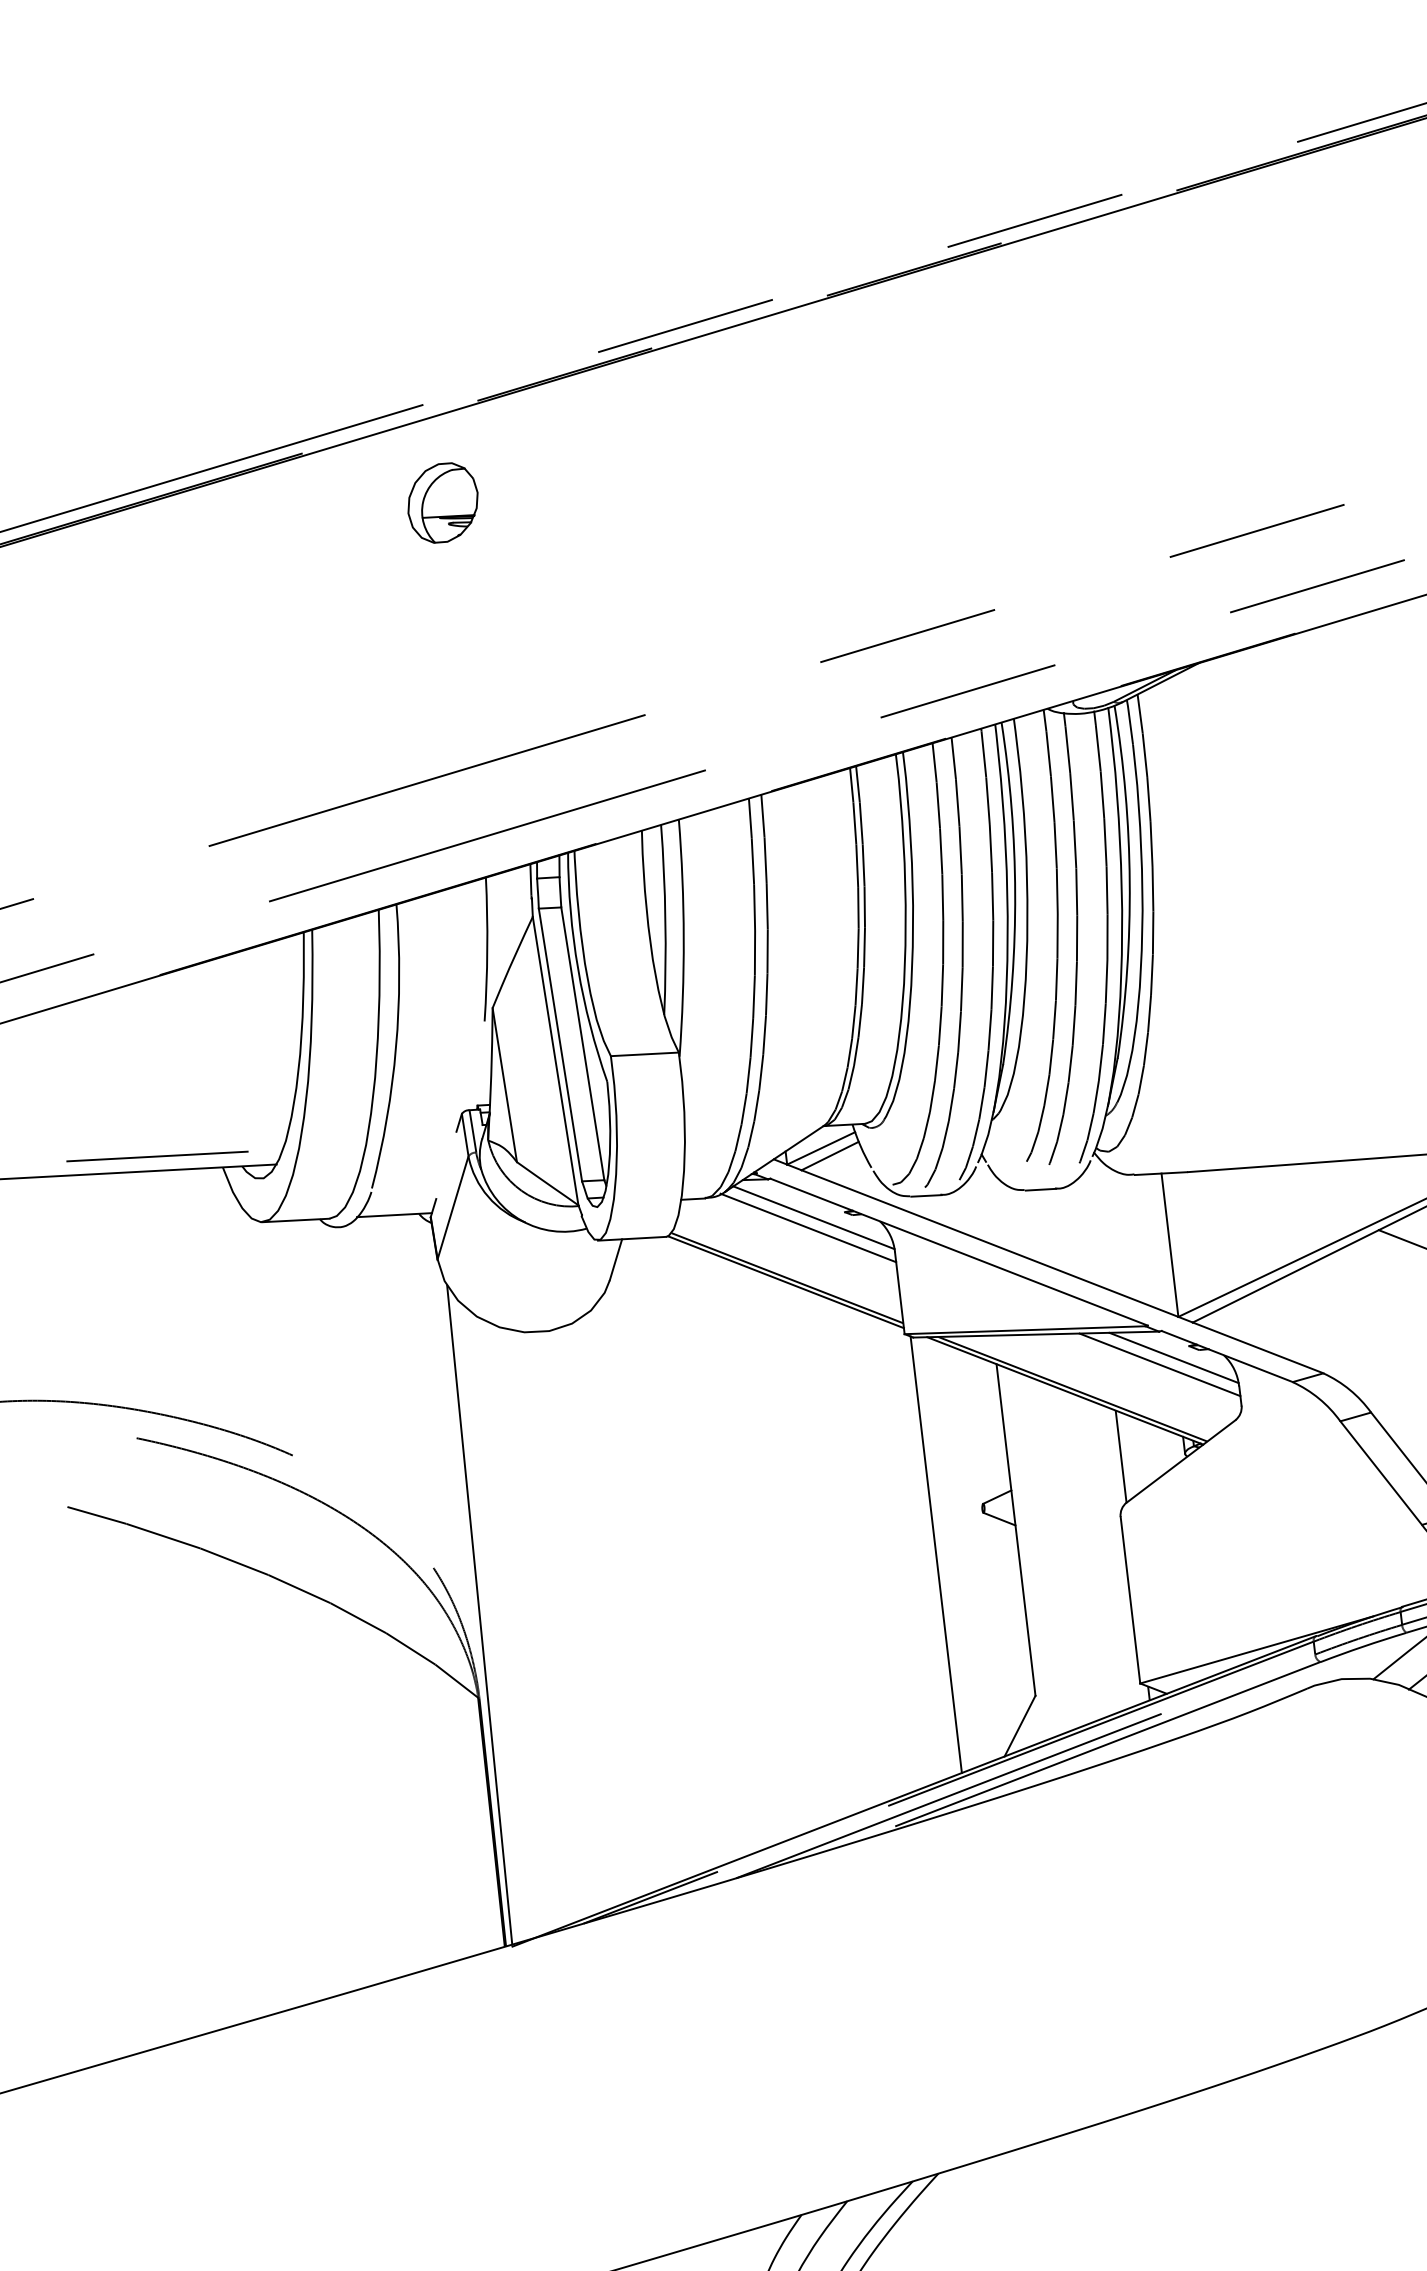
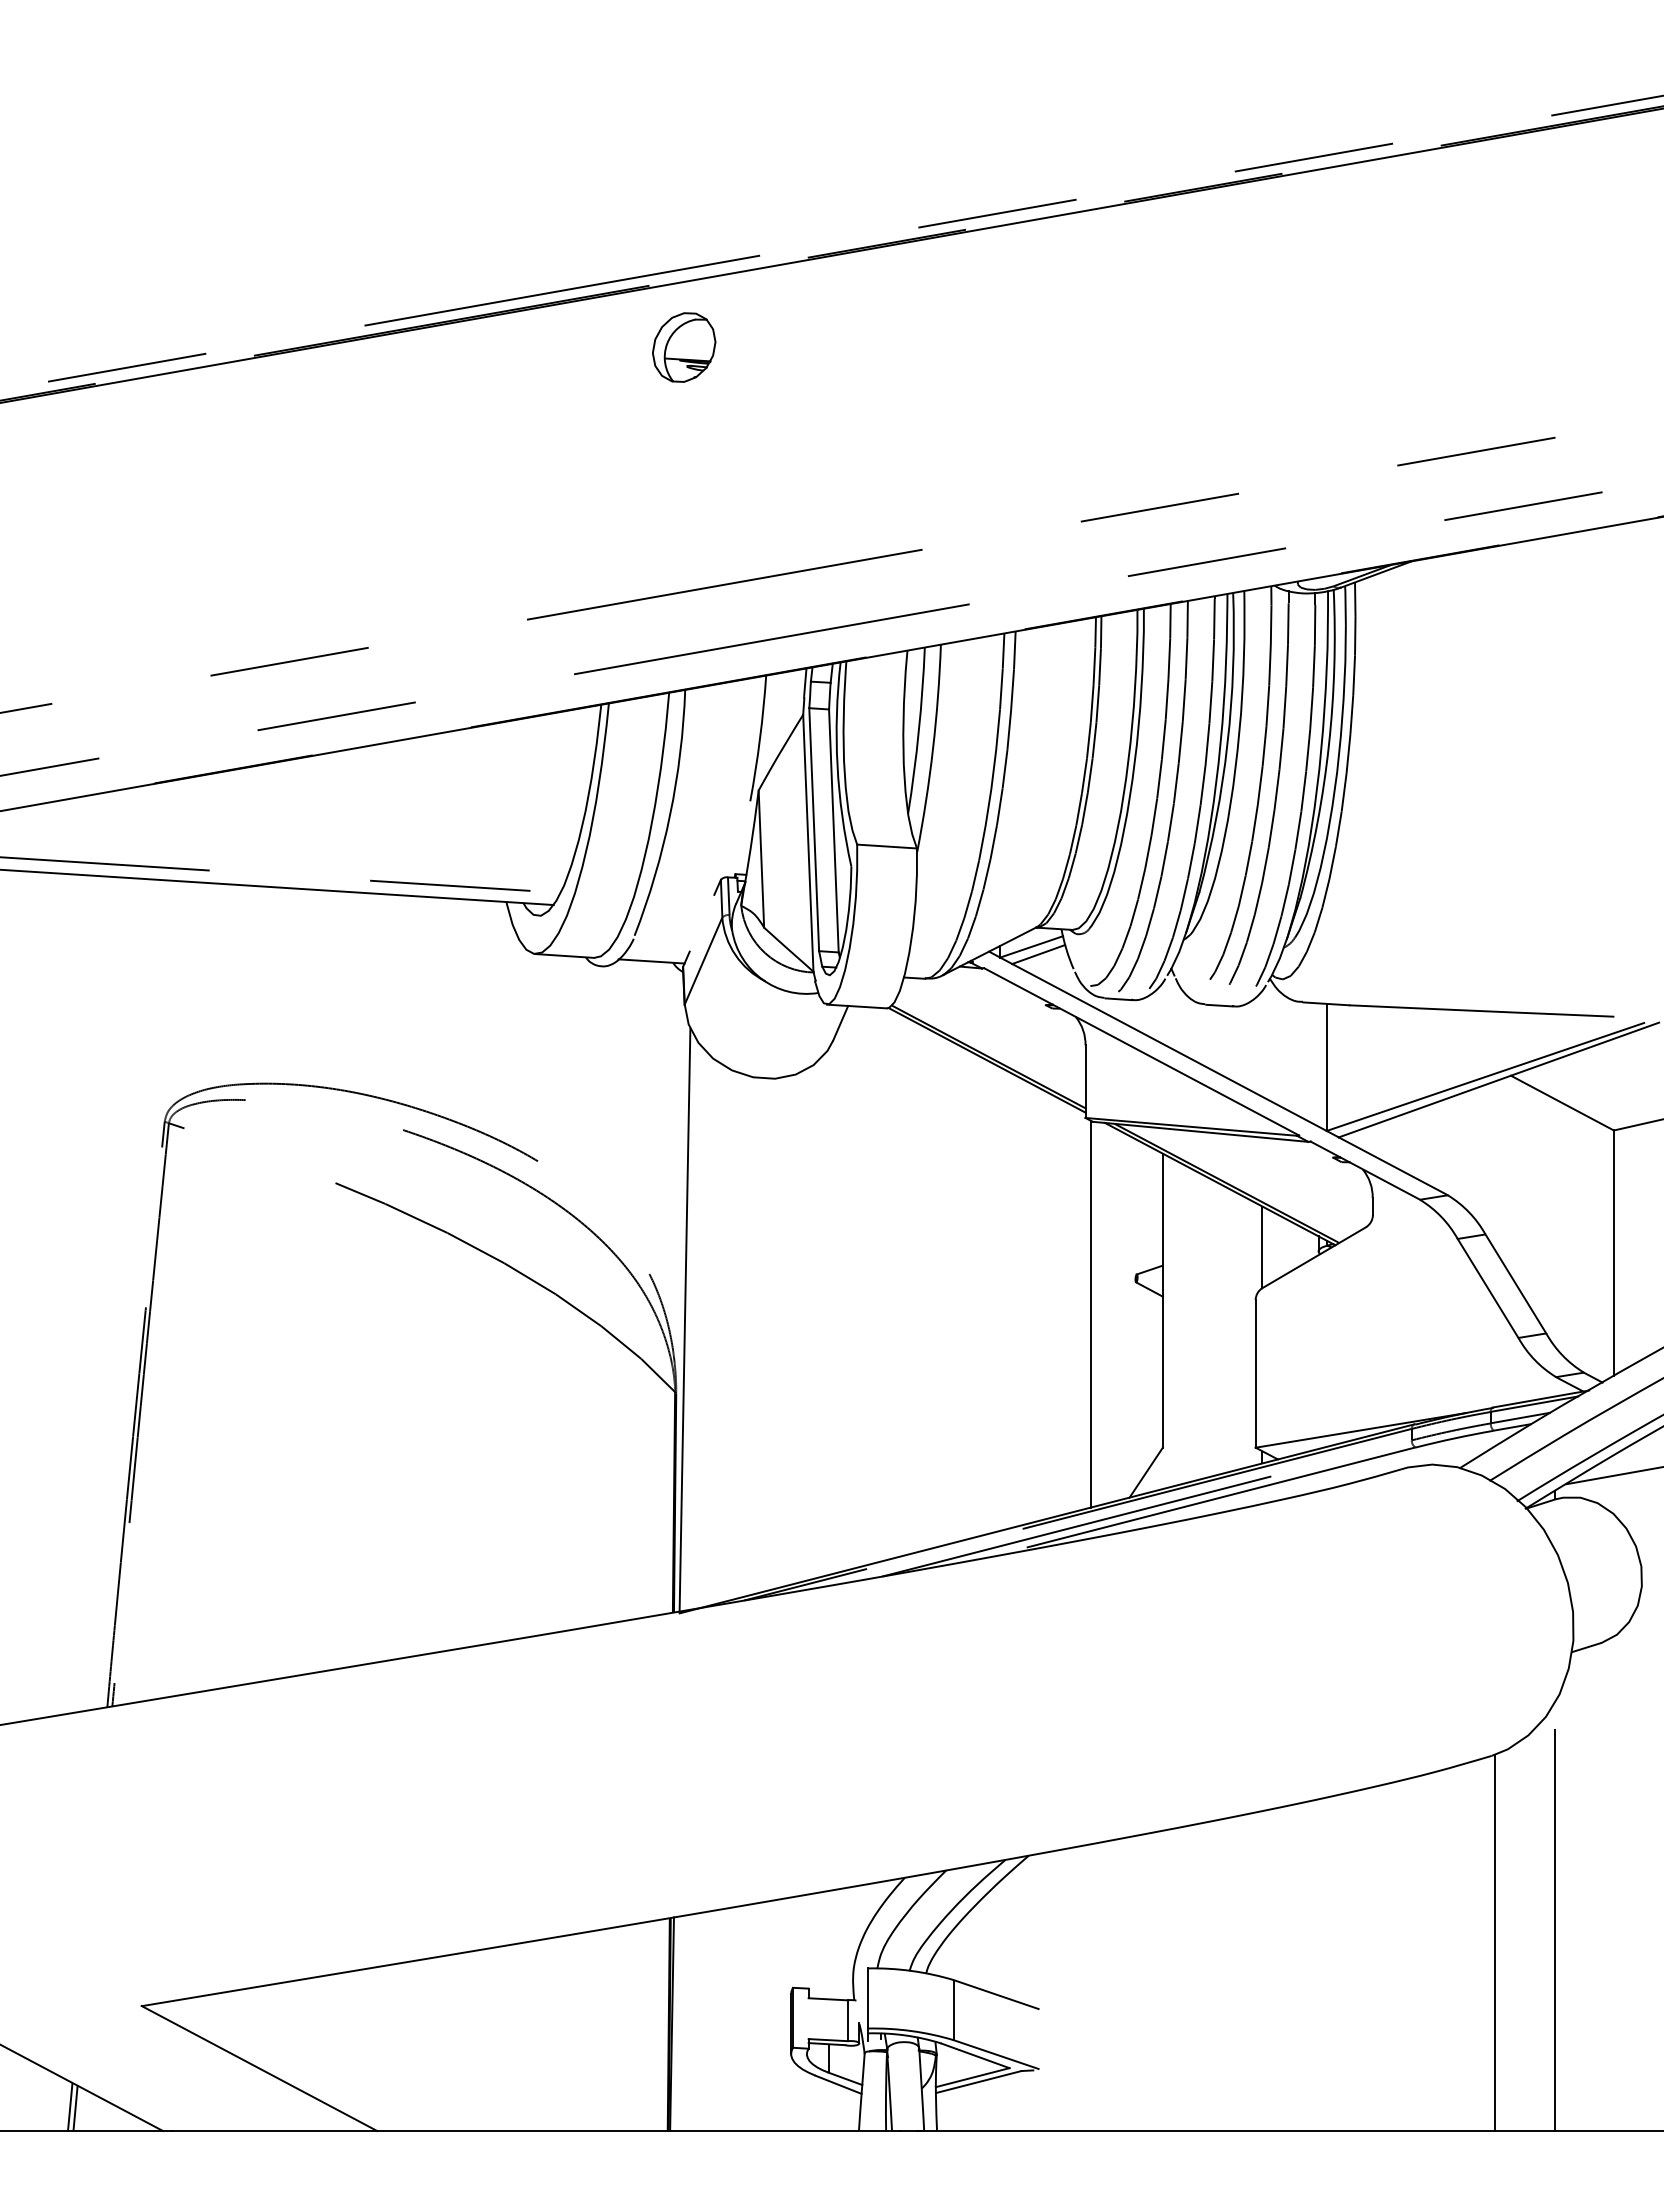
part: (443, 502) -> (684, 347), moved
line: (813, 1217) -> (1017, 1006), removed
line: (807, 1228) -> (1011, 1015), removed
line: (1173, 1358) -> (1318, 1166), removed
line: (1159, 1364) -> (1305, 1170), removed

